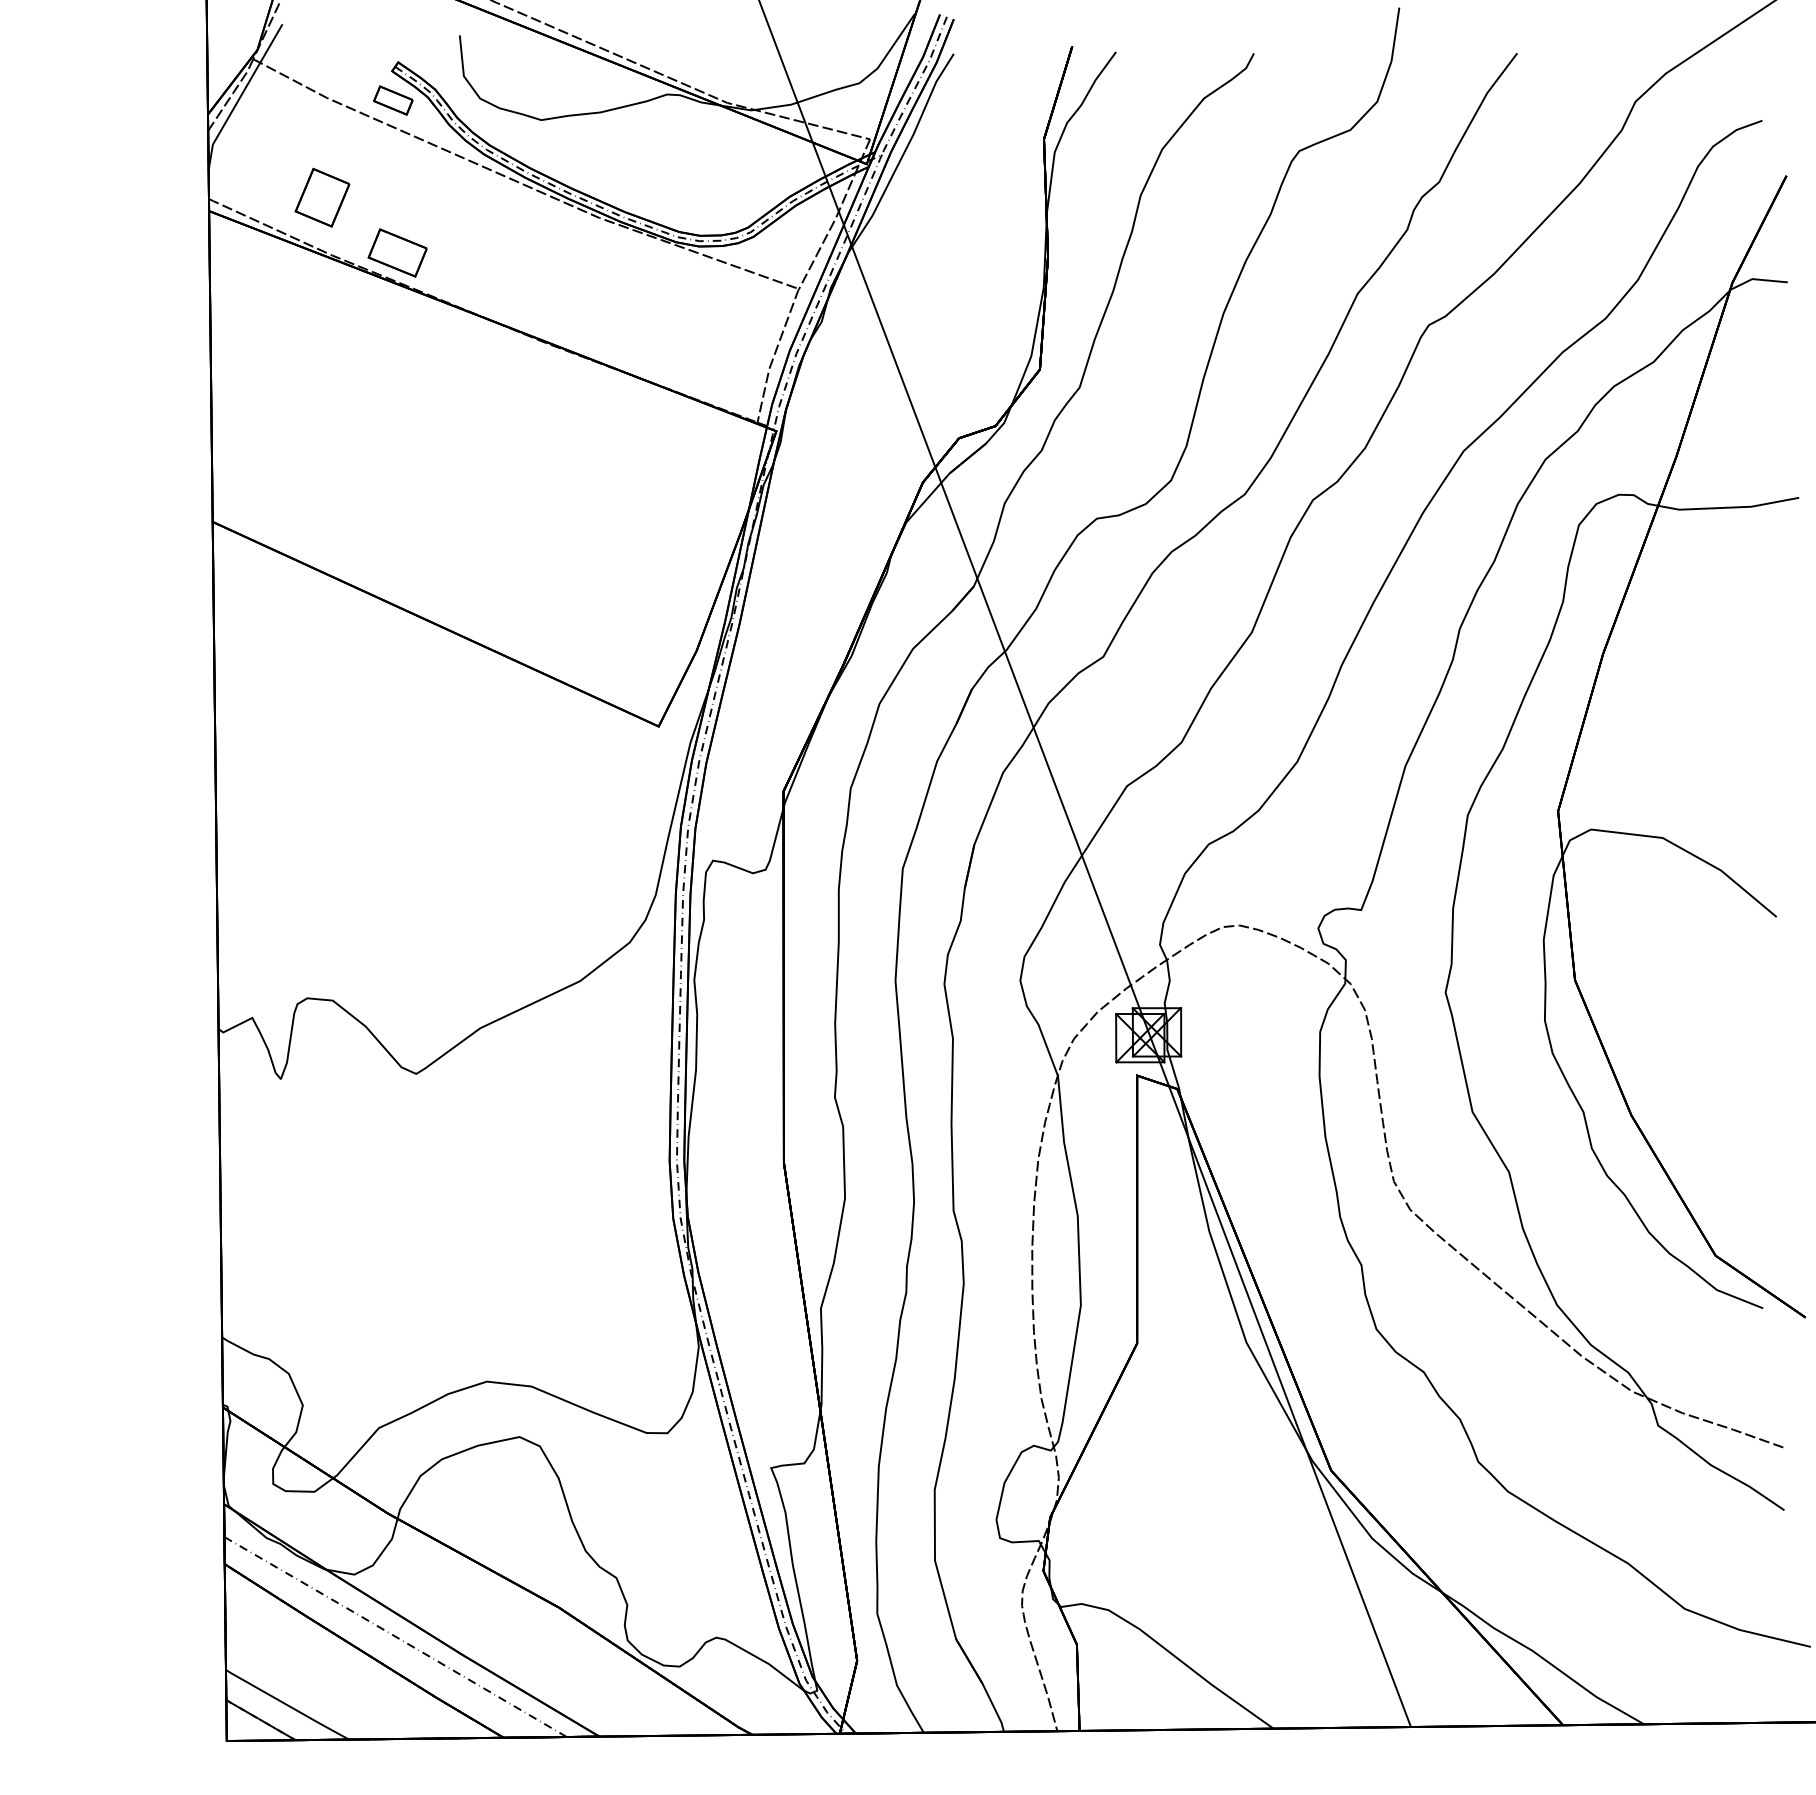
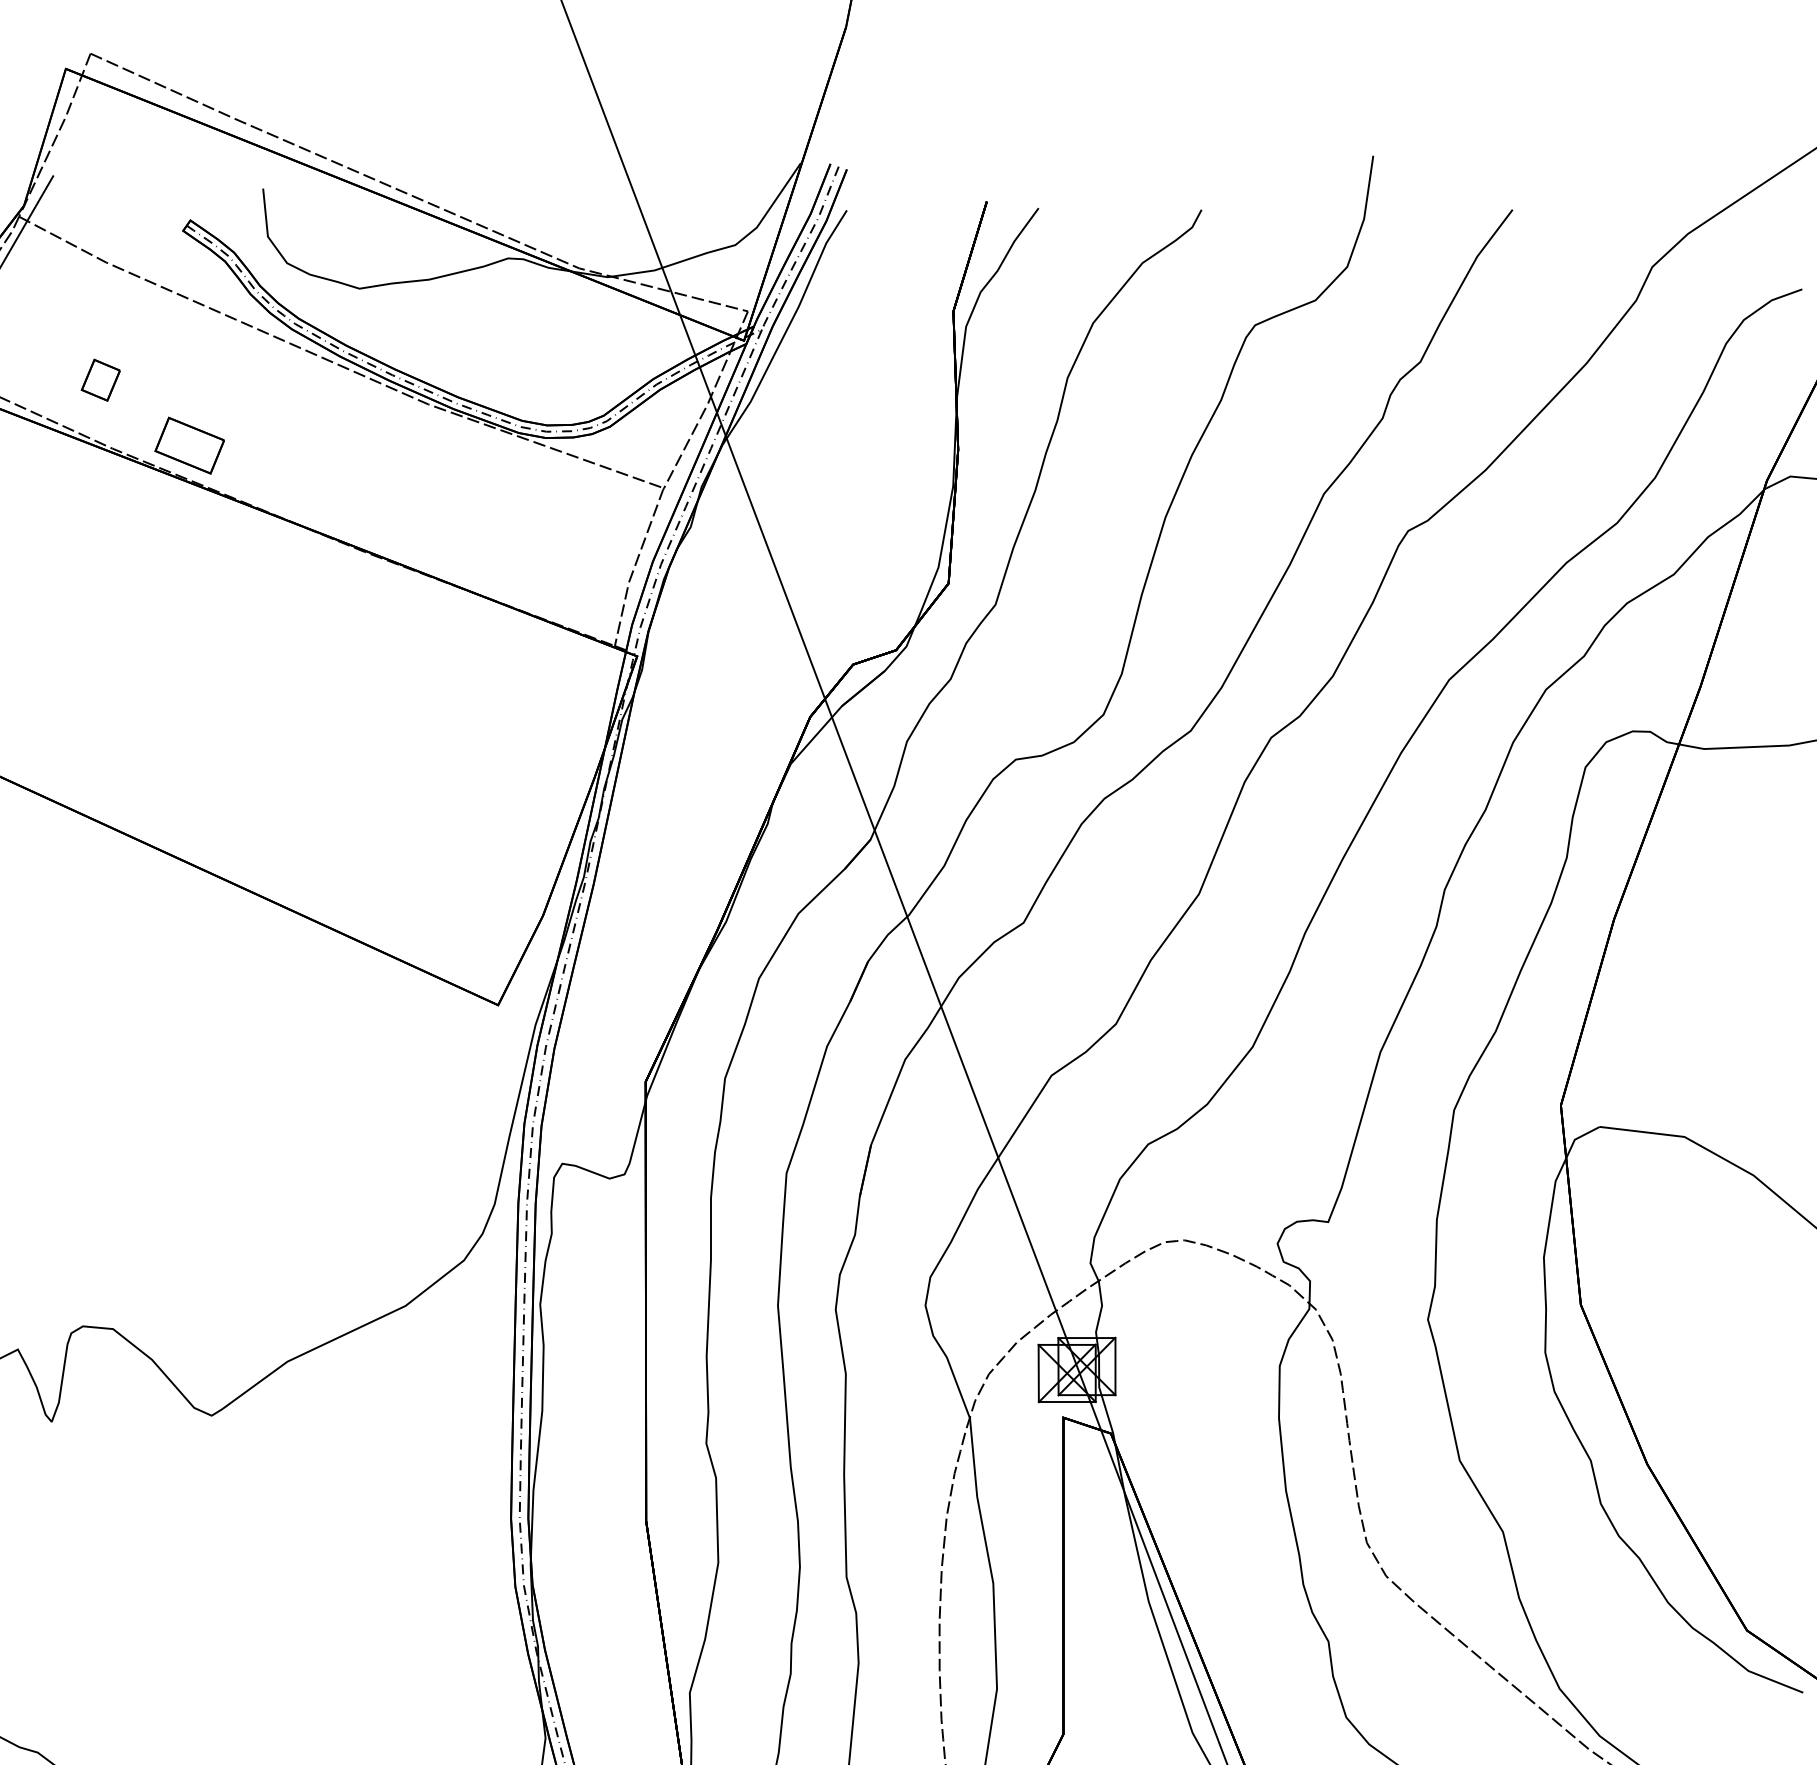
part: (393, 100) -> (184, 265), removed
part: (322, 197) -> (100, 380), size x0.6

